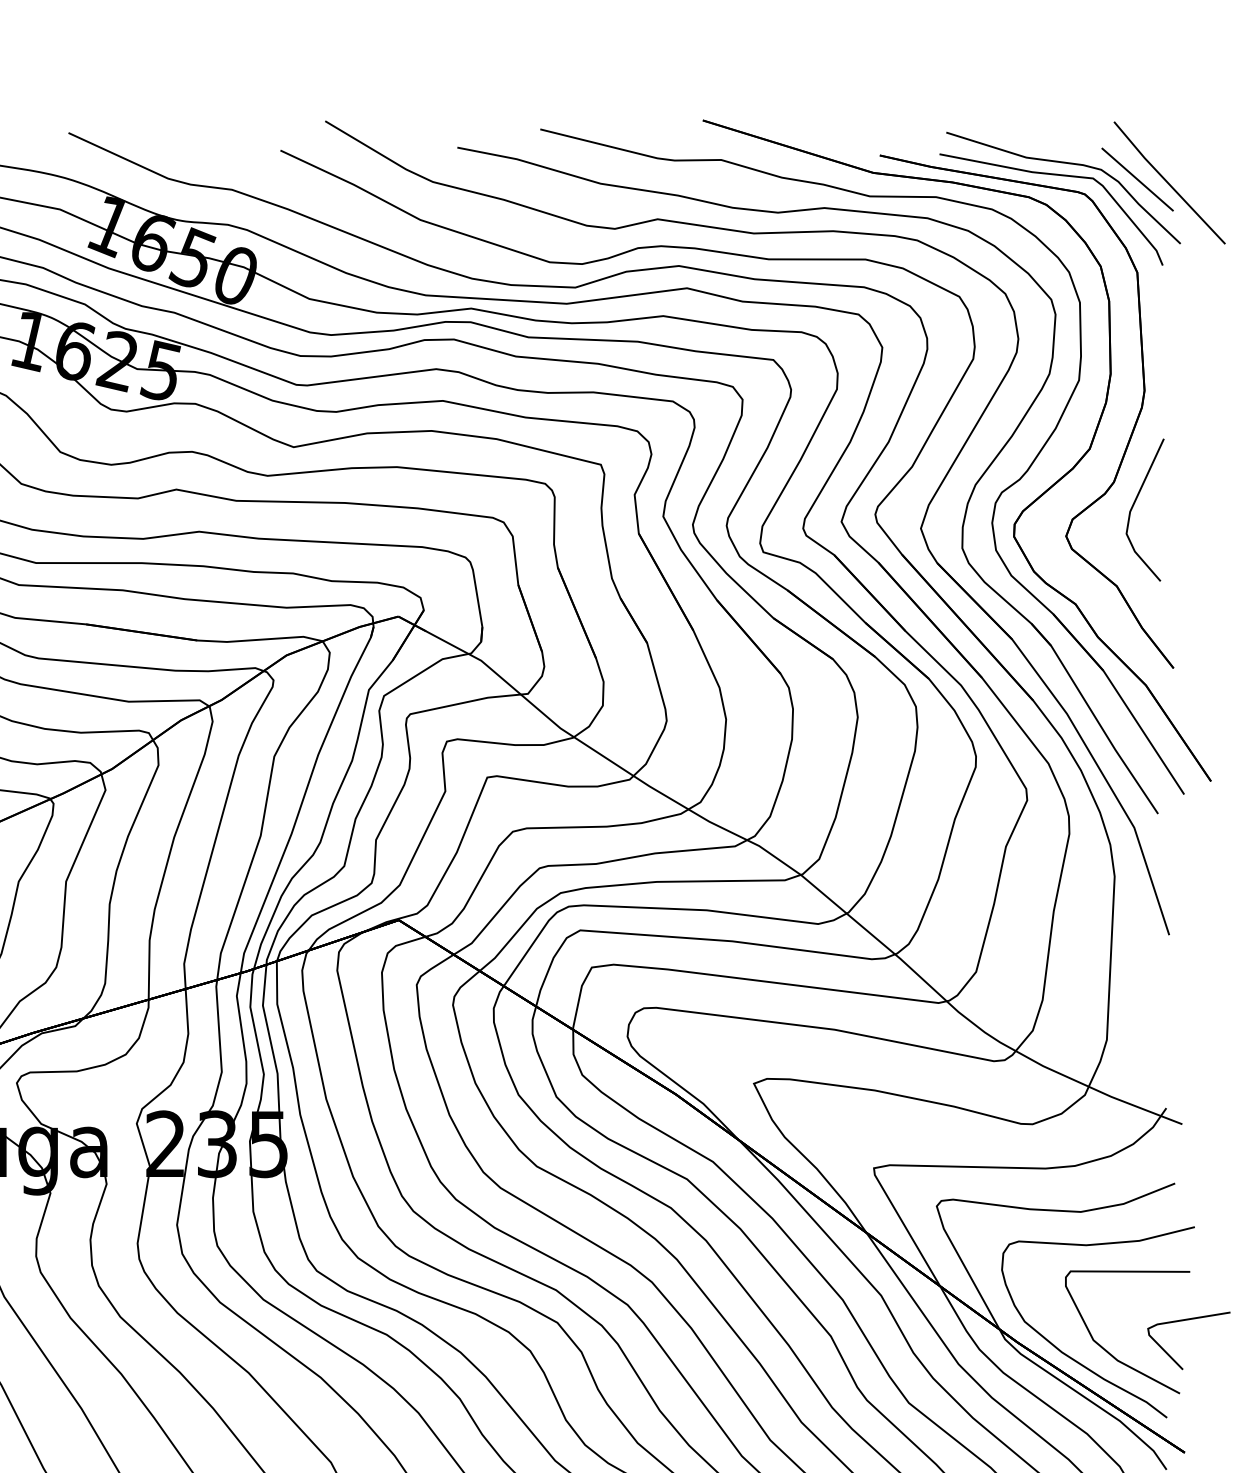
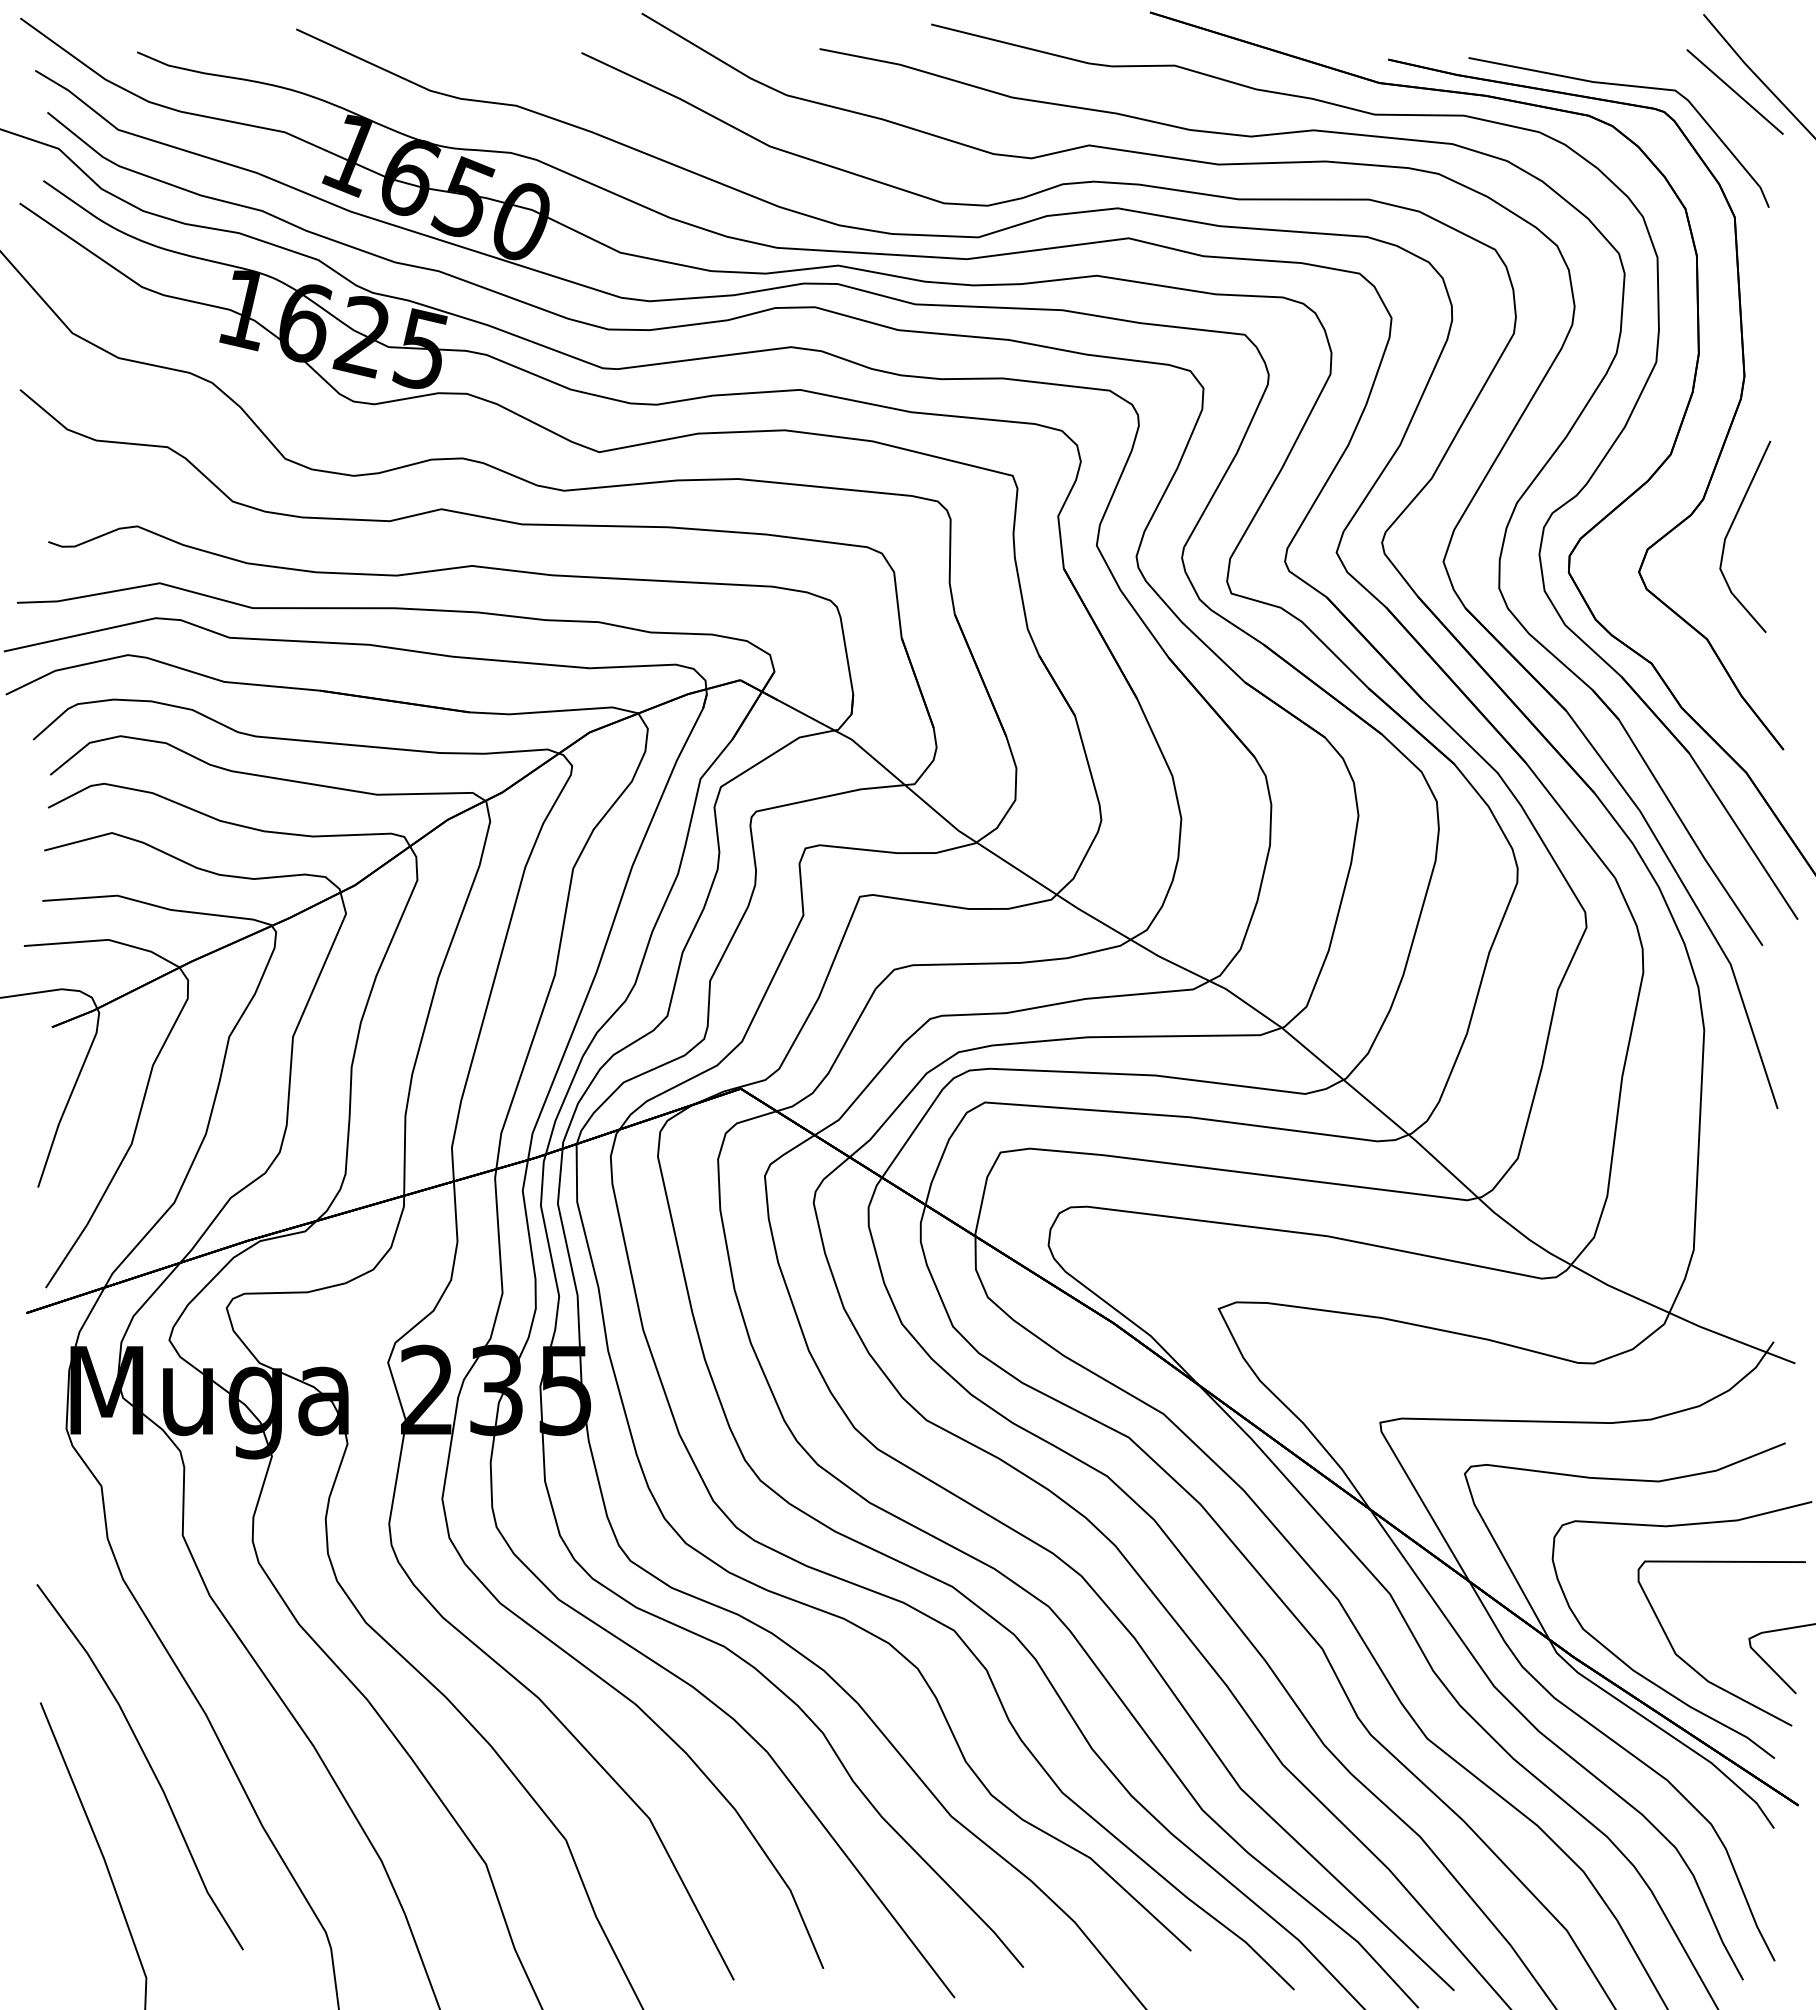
part: (1064, 163) -> (1636, 70), removed

